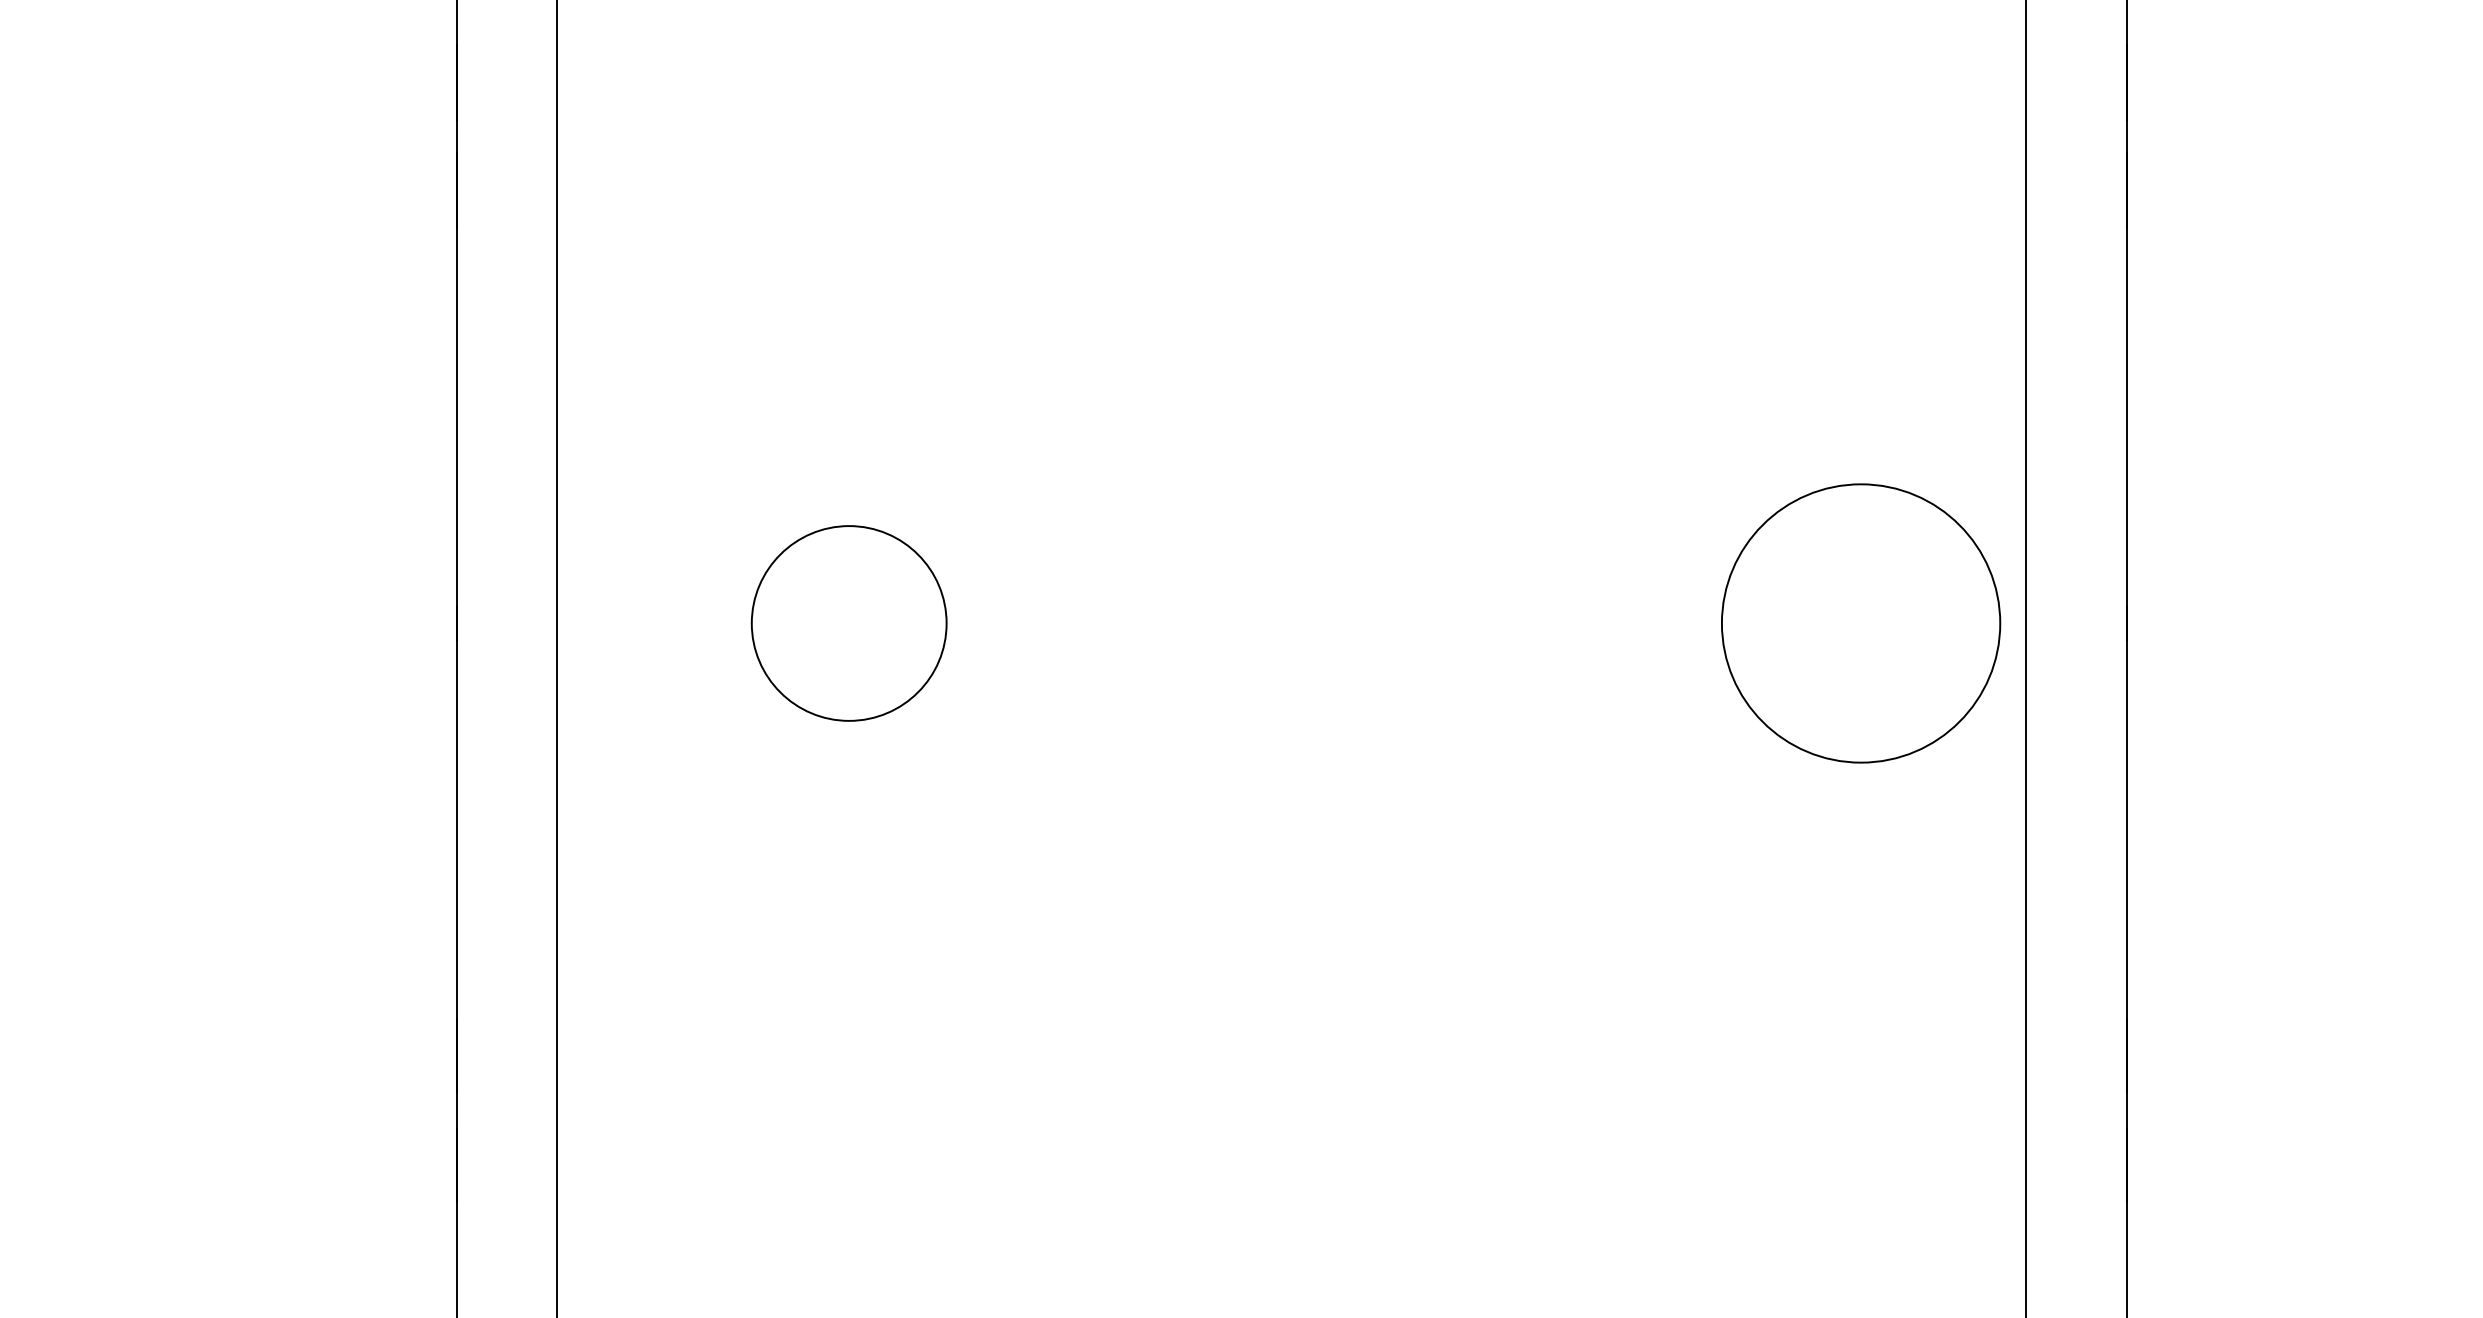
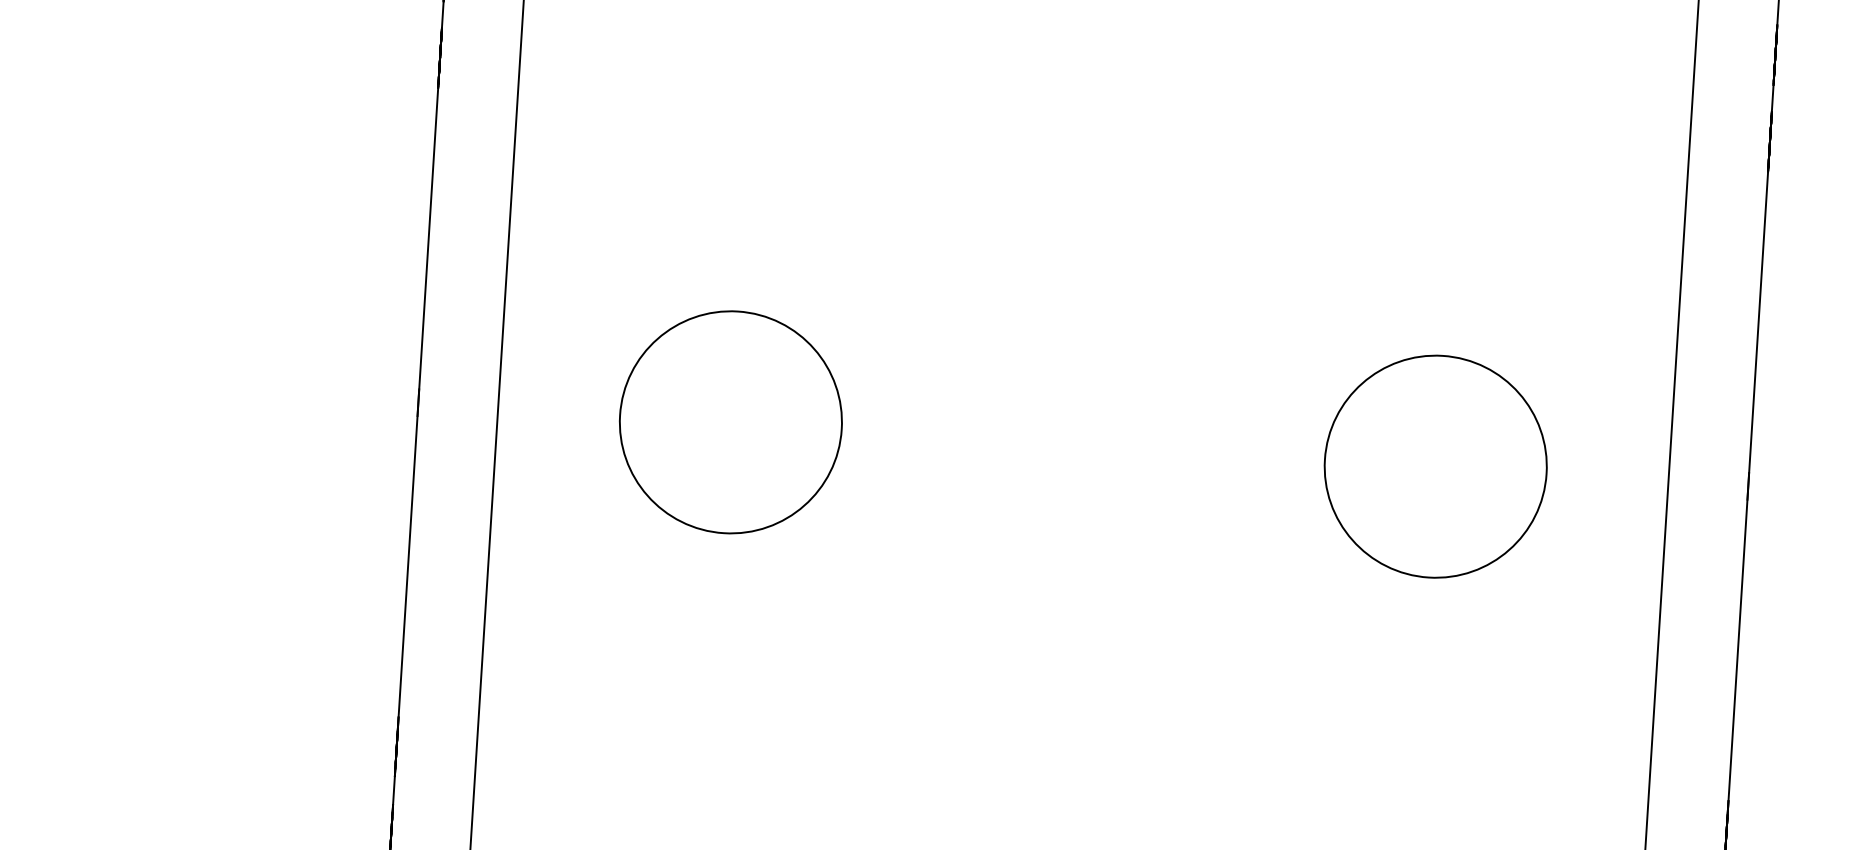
circle: (849, 623) -> (731, 422), size x1.43
circle: (1861, 623) -> (1436, 466), moved

